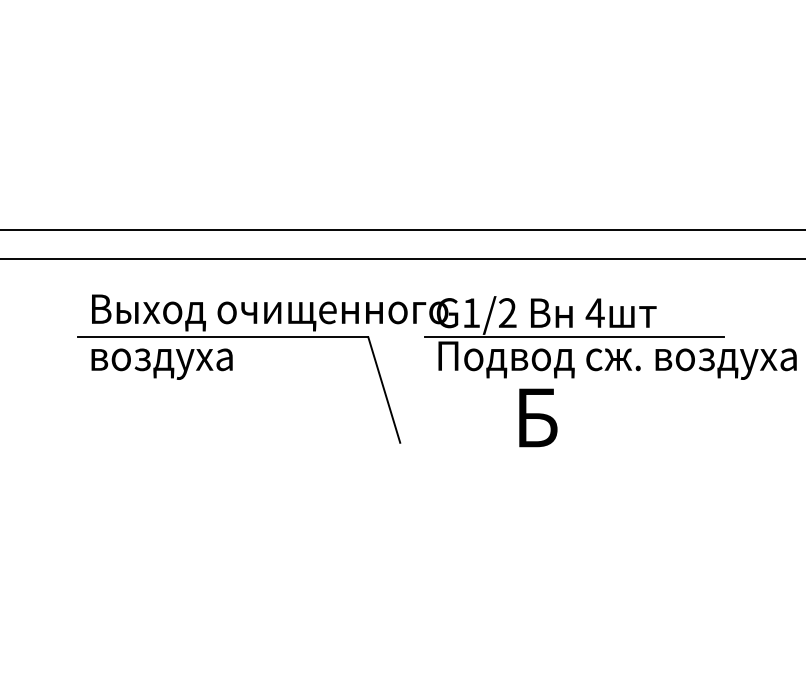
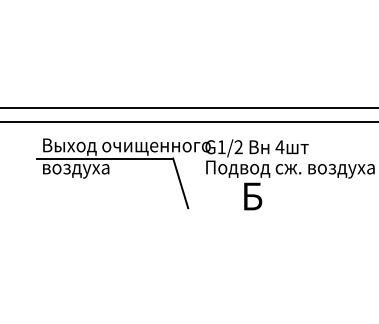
line: (573, 337) -> (269, 158), removed

